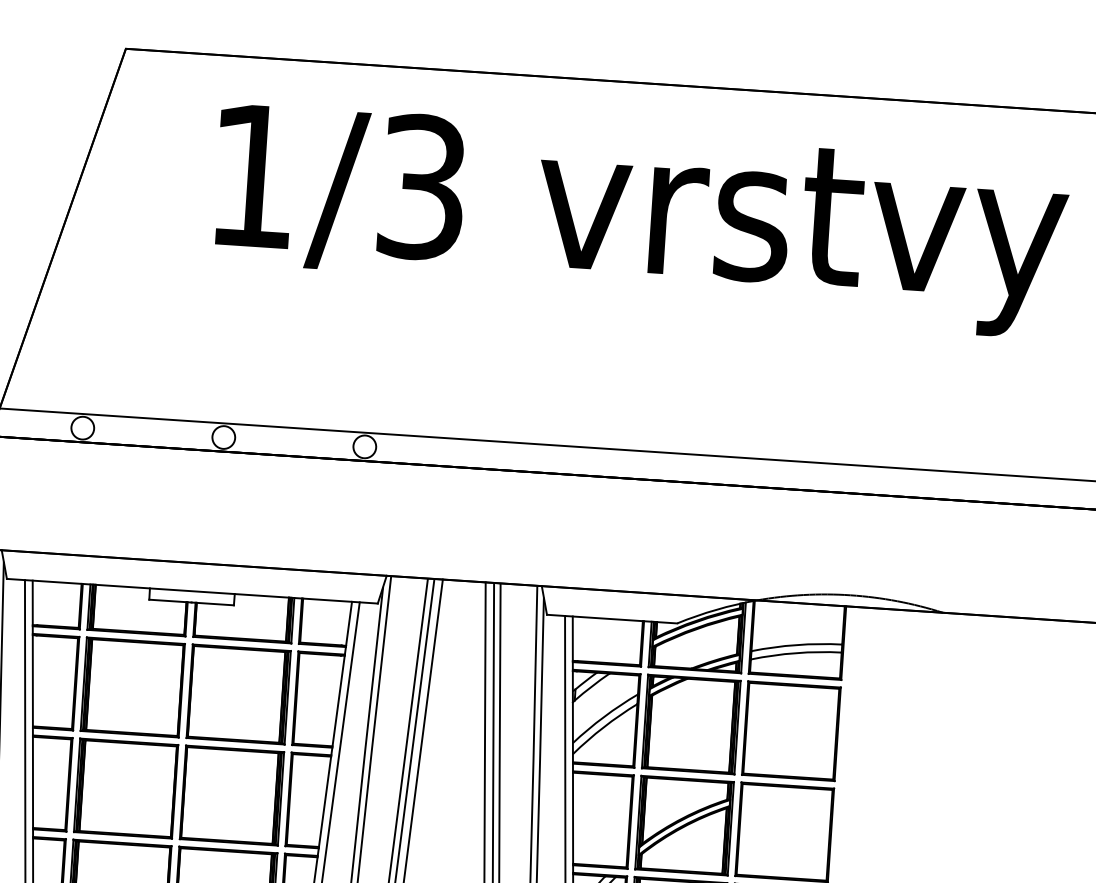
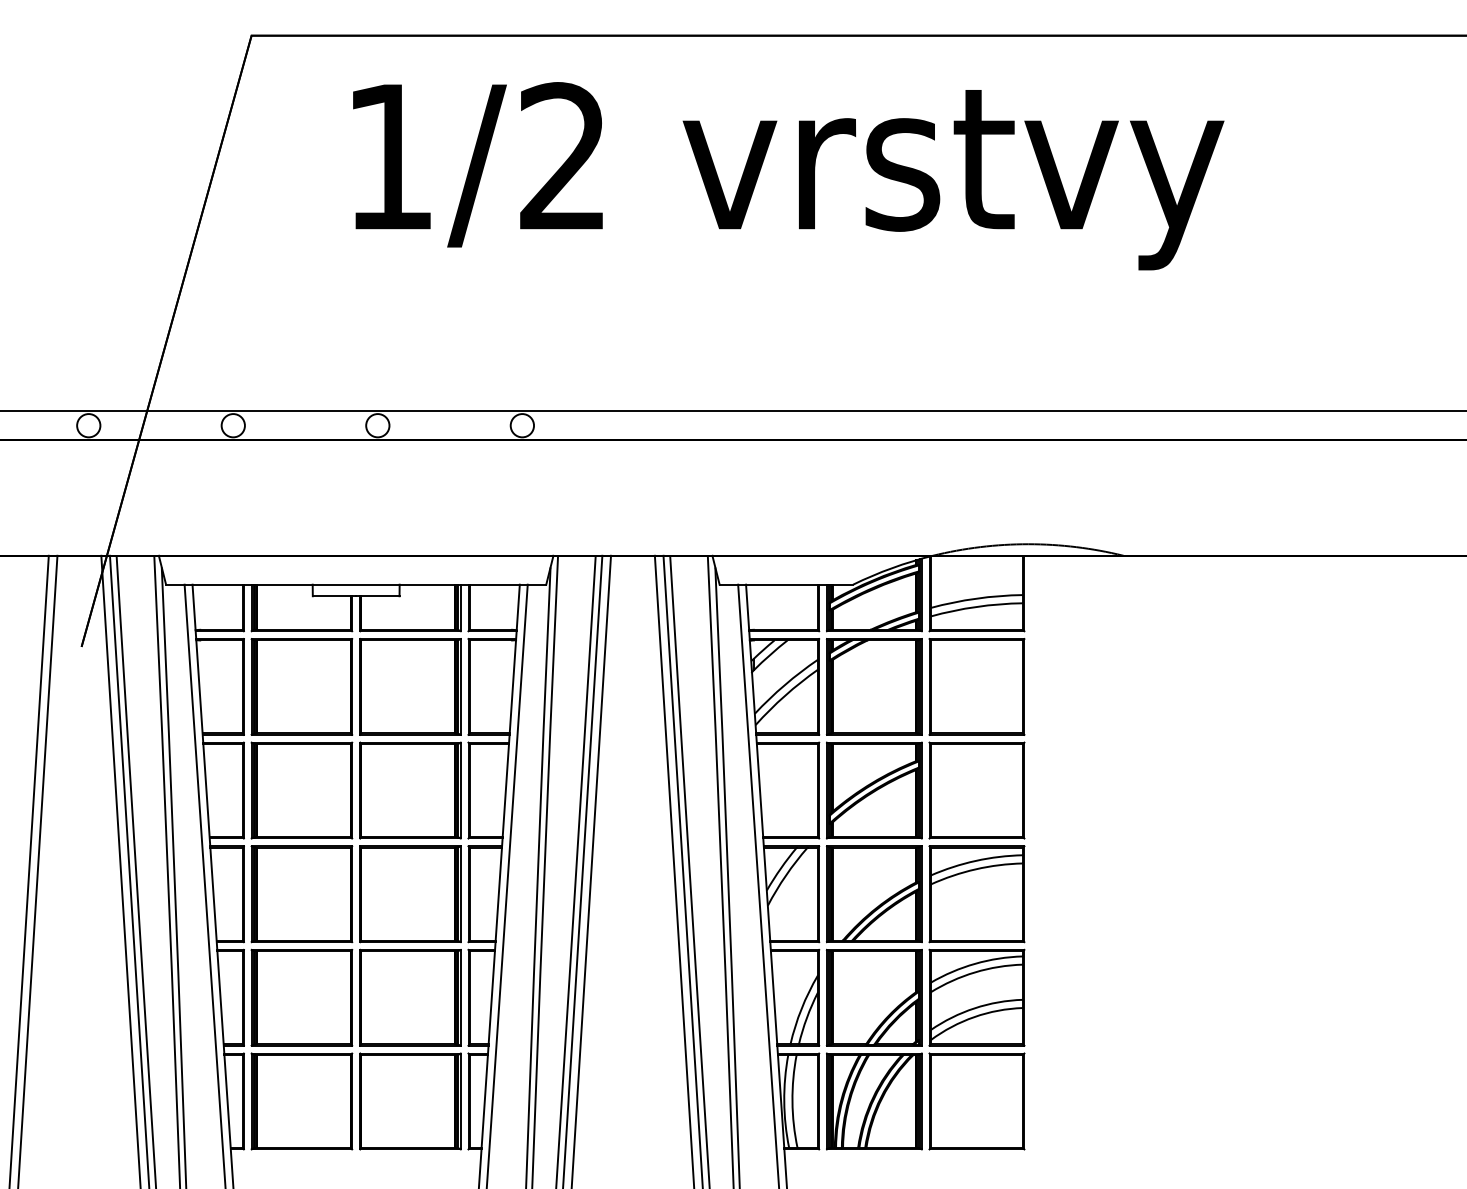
text: (422, 186) -> (563, 156), 1/3 -> 1/2

